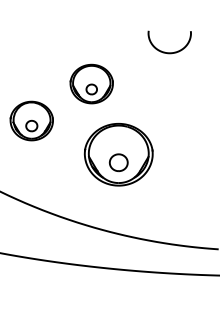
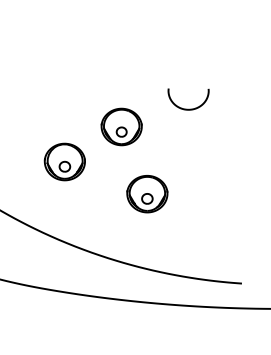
curve: (169, 51) -> (188, 108), moved
part: (118, 155) -> (147, 194), size x0.62

